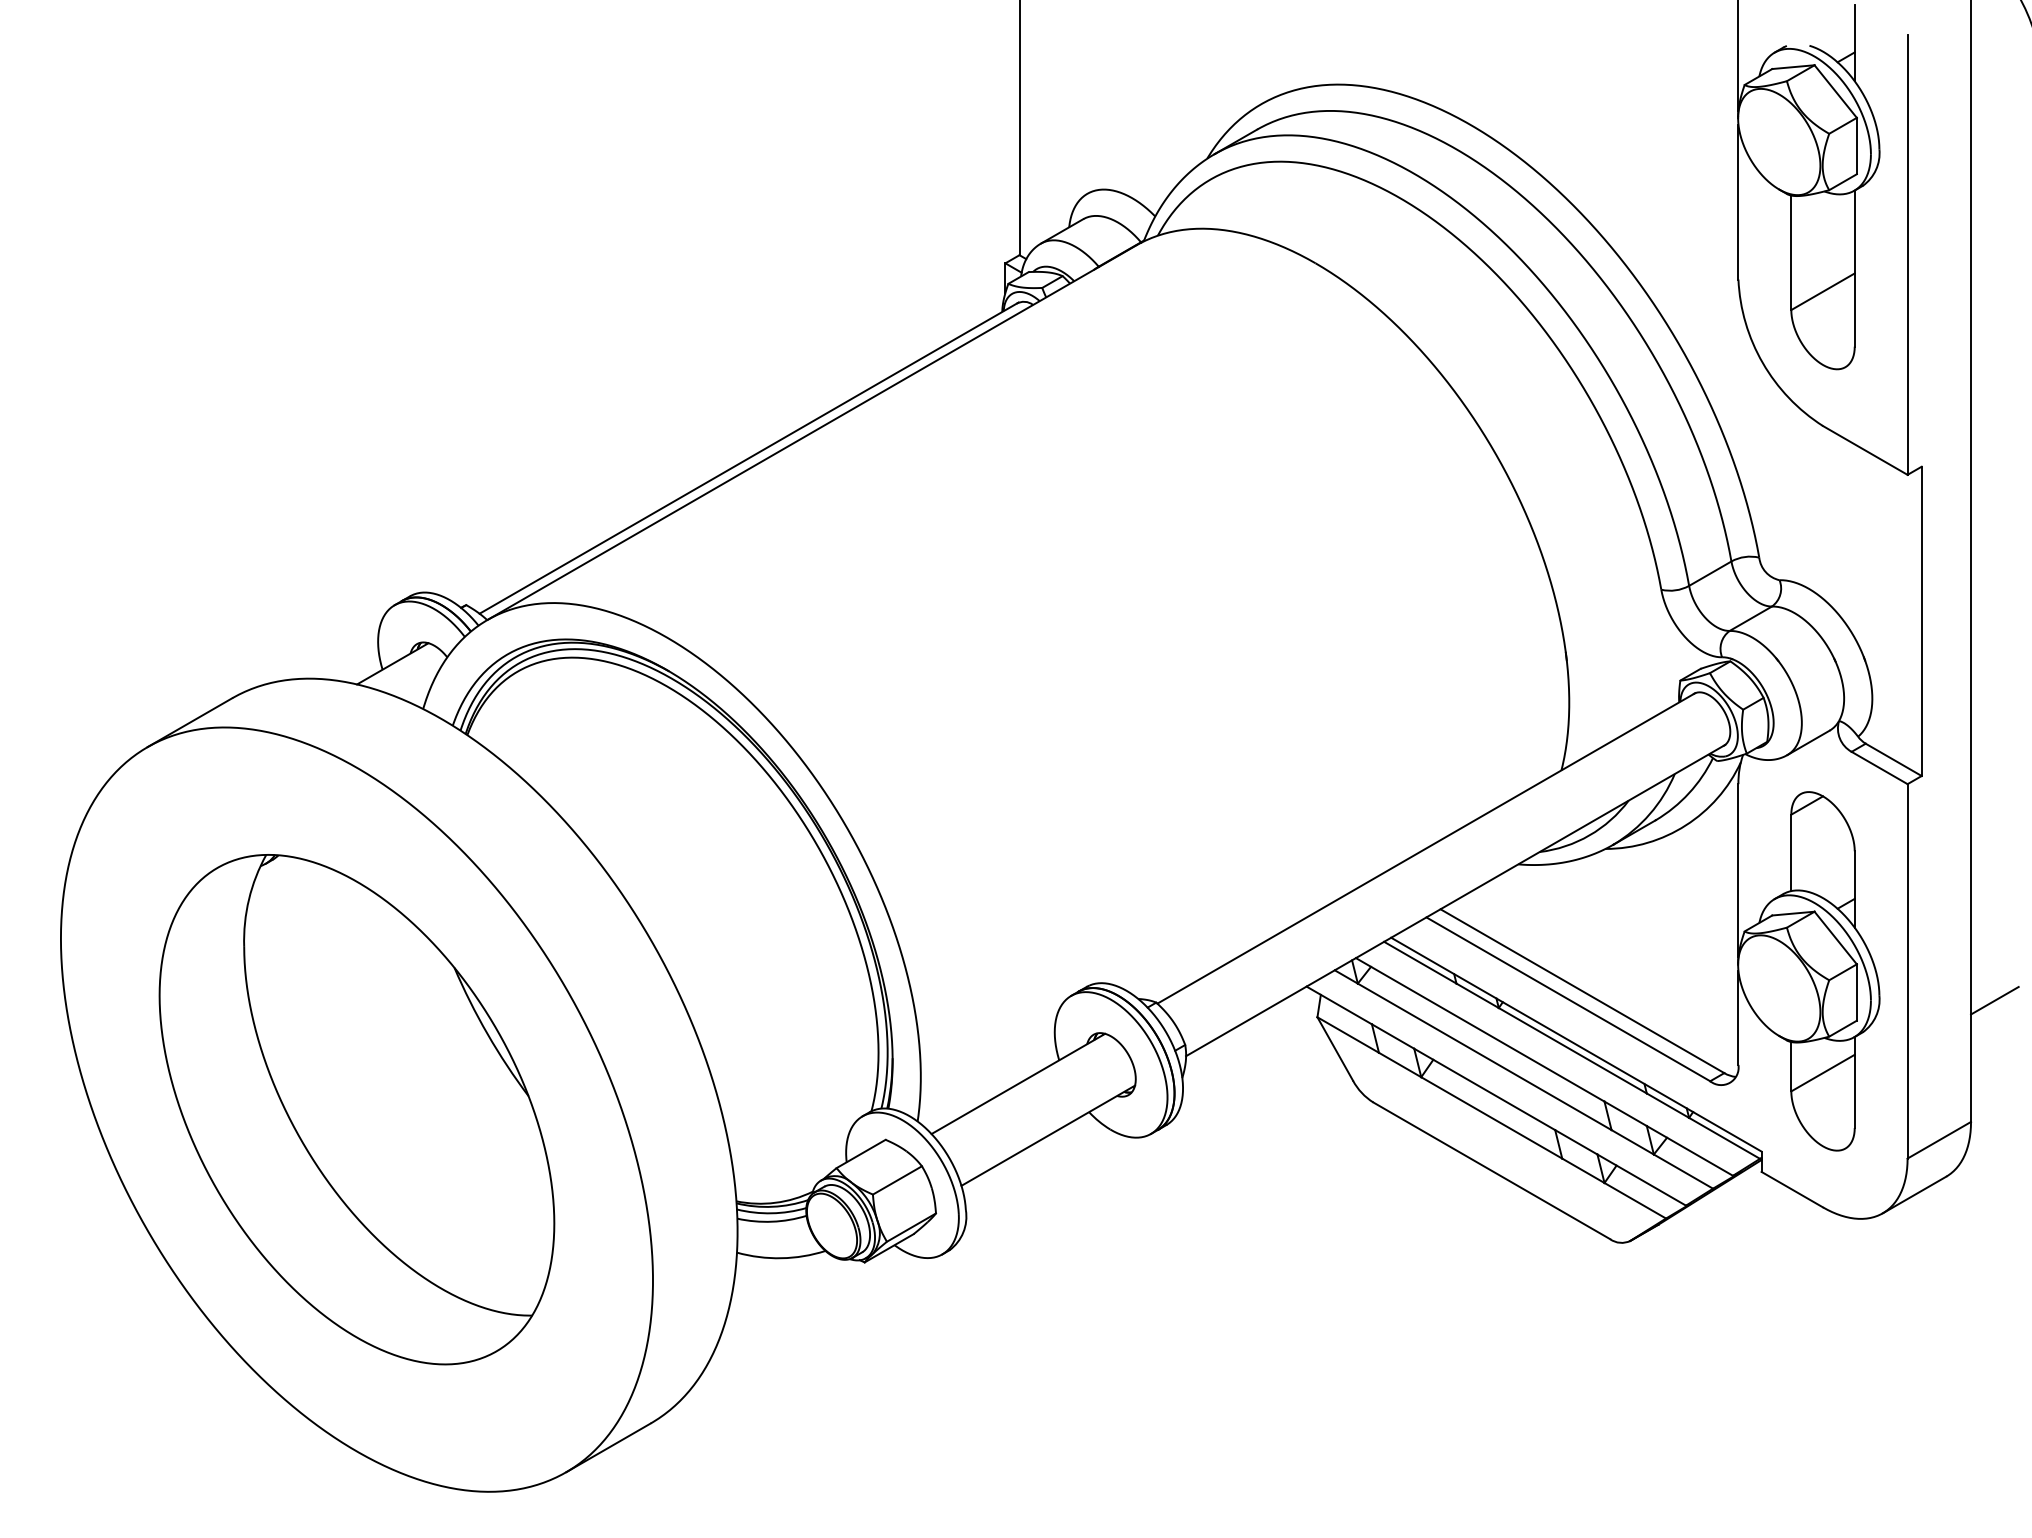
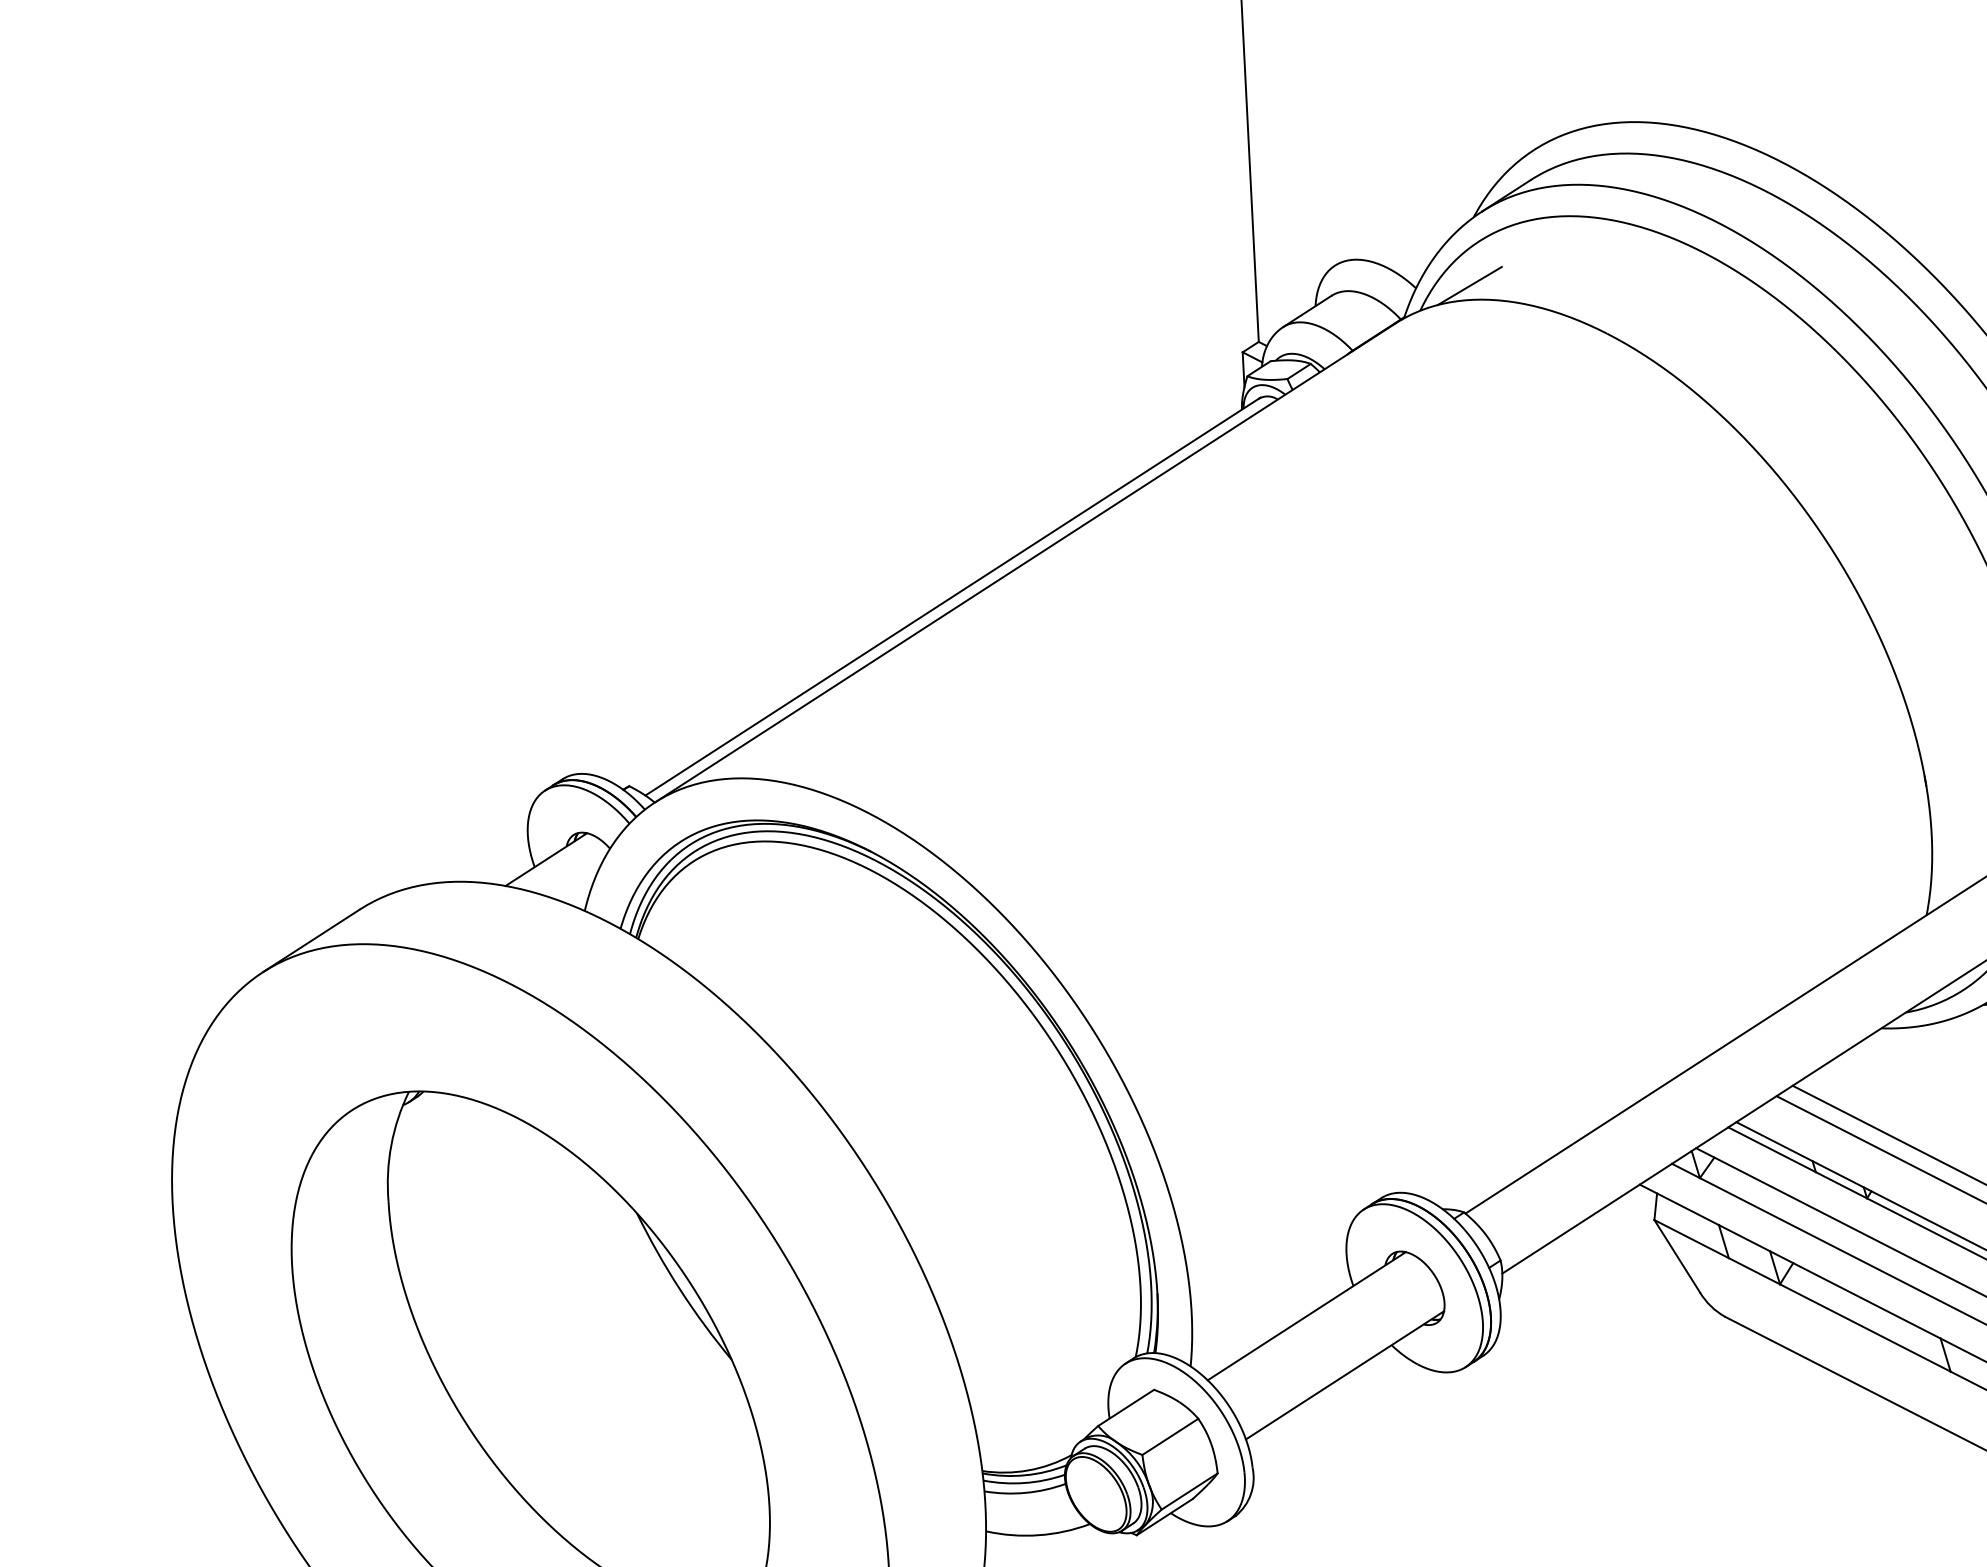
line: (1200, 216) -> (1469, 285), added

